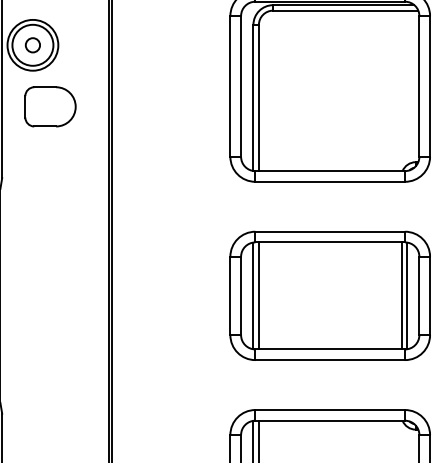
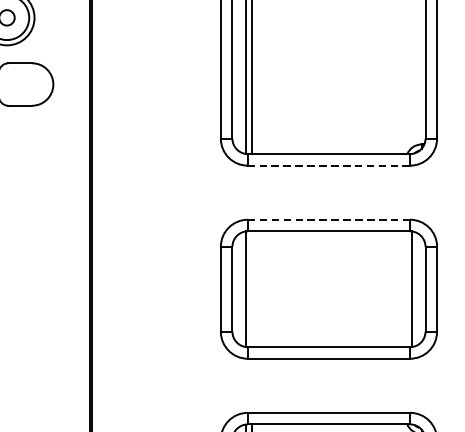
line: (330, 181) -> (329, 165), solid -> dashed
line: (330, 231) -> (329, 219), solid -> dashed
line: (258, 295) -> (251, 288), removed
line: (401, 295) -> (406, 288), removed

